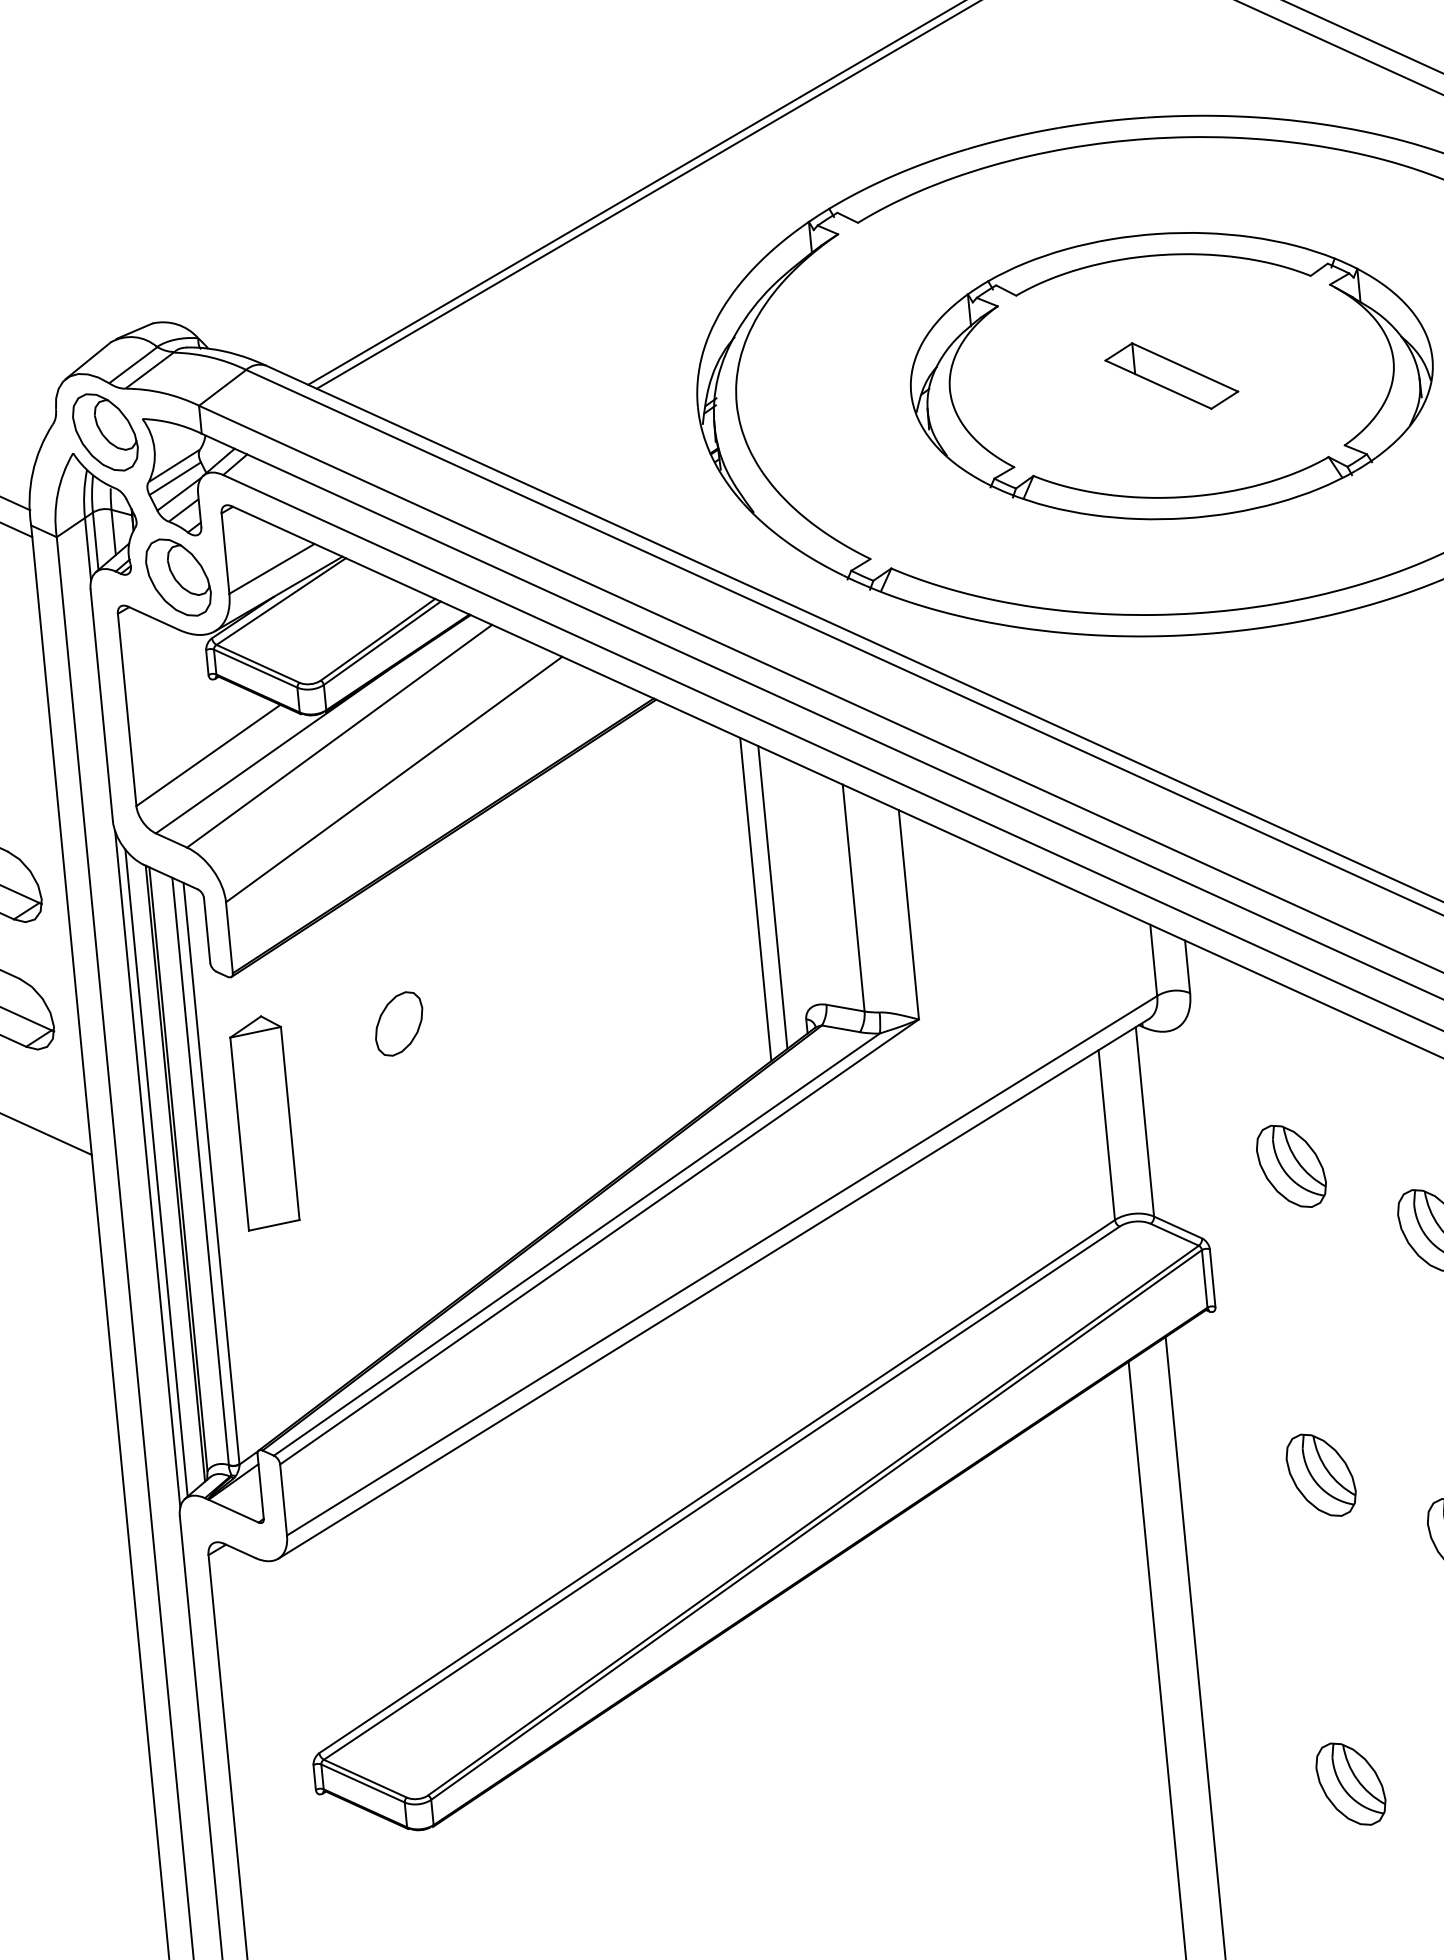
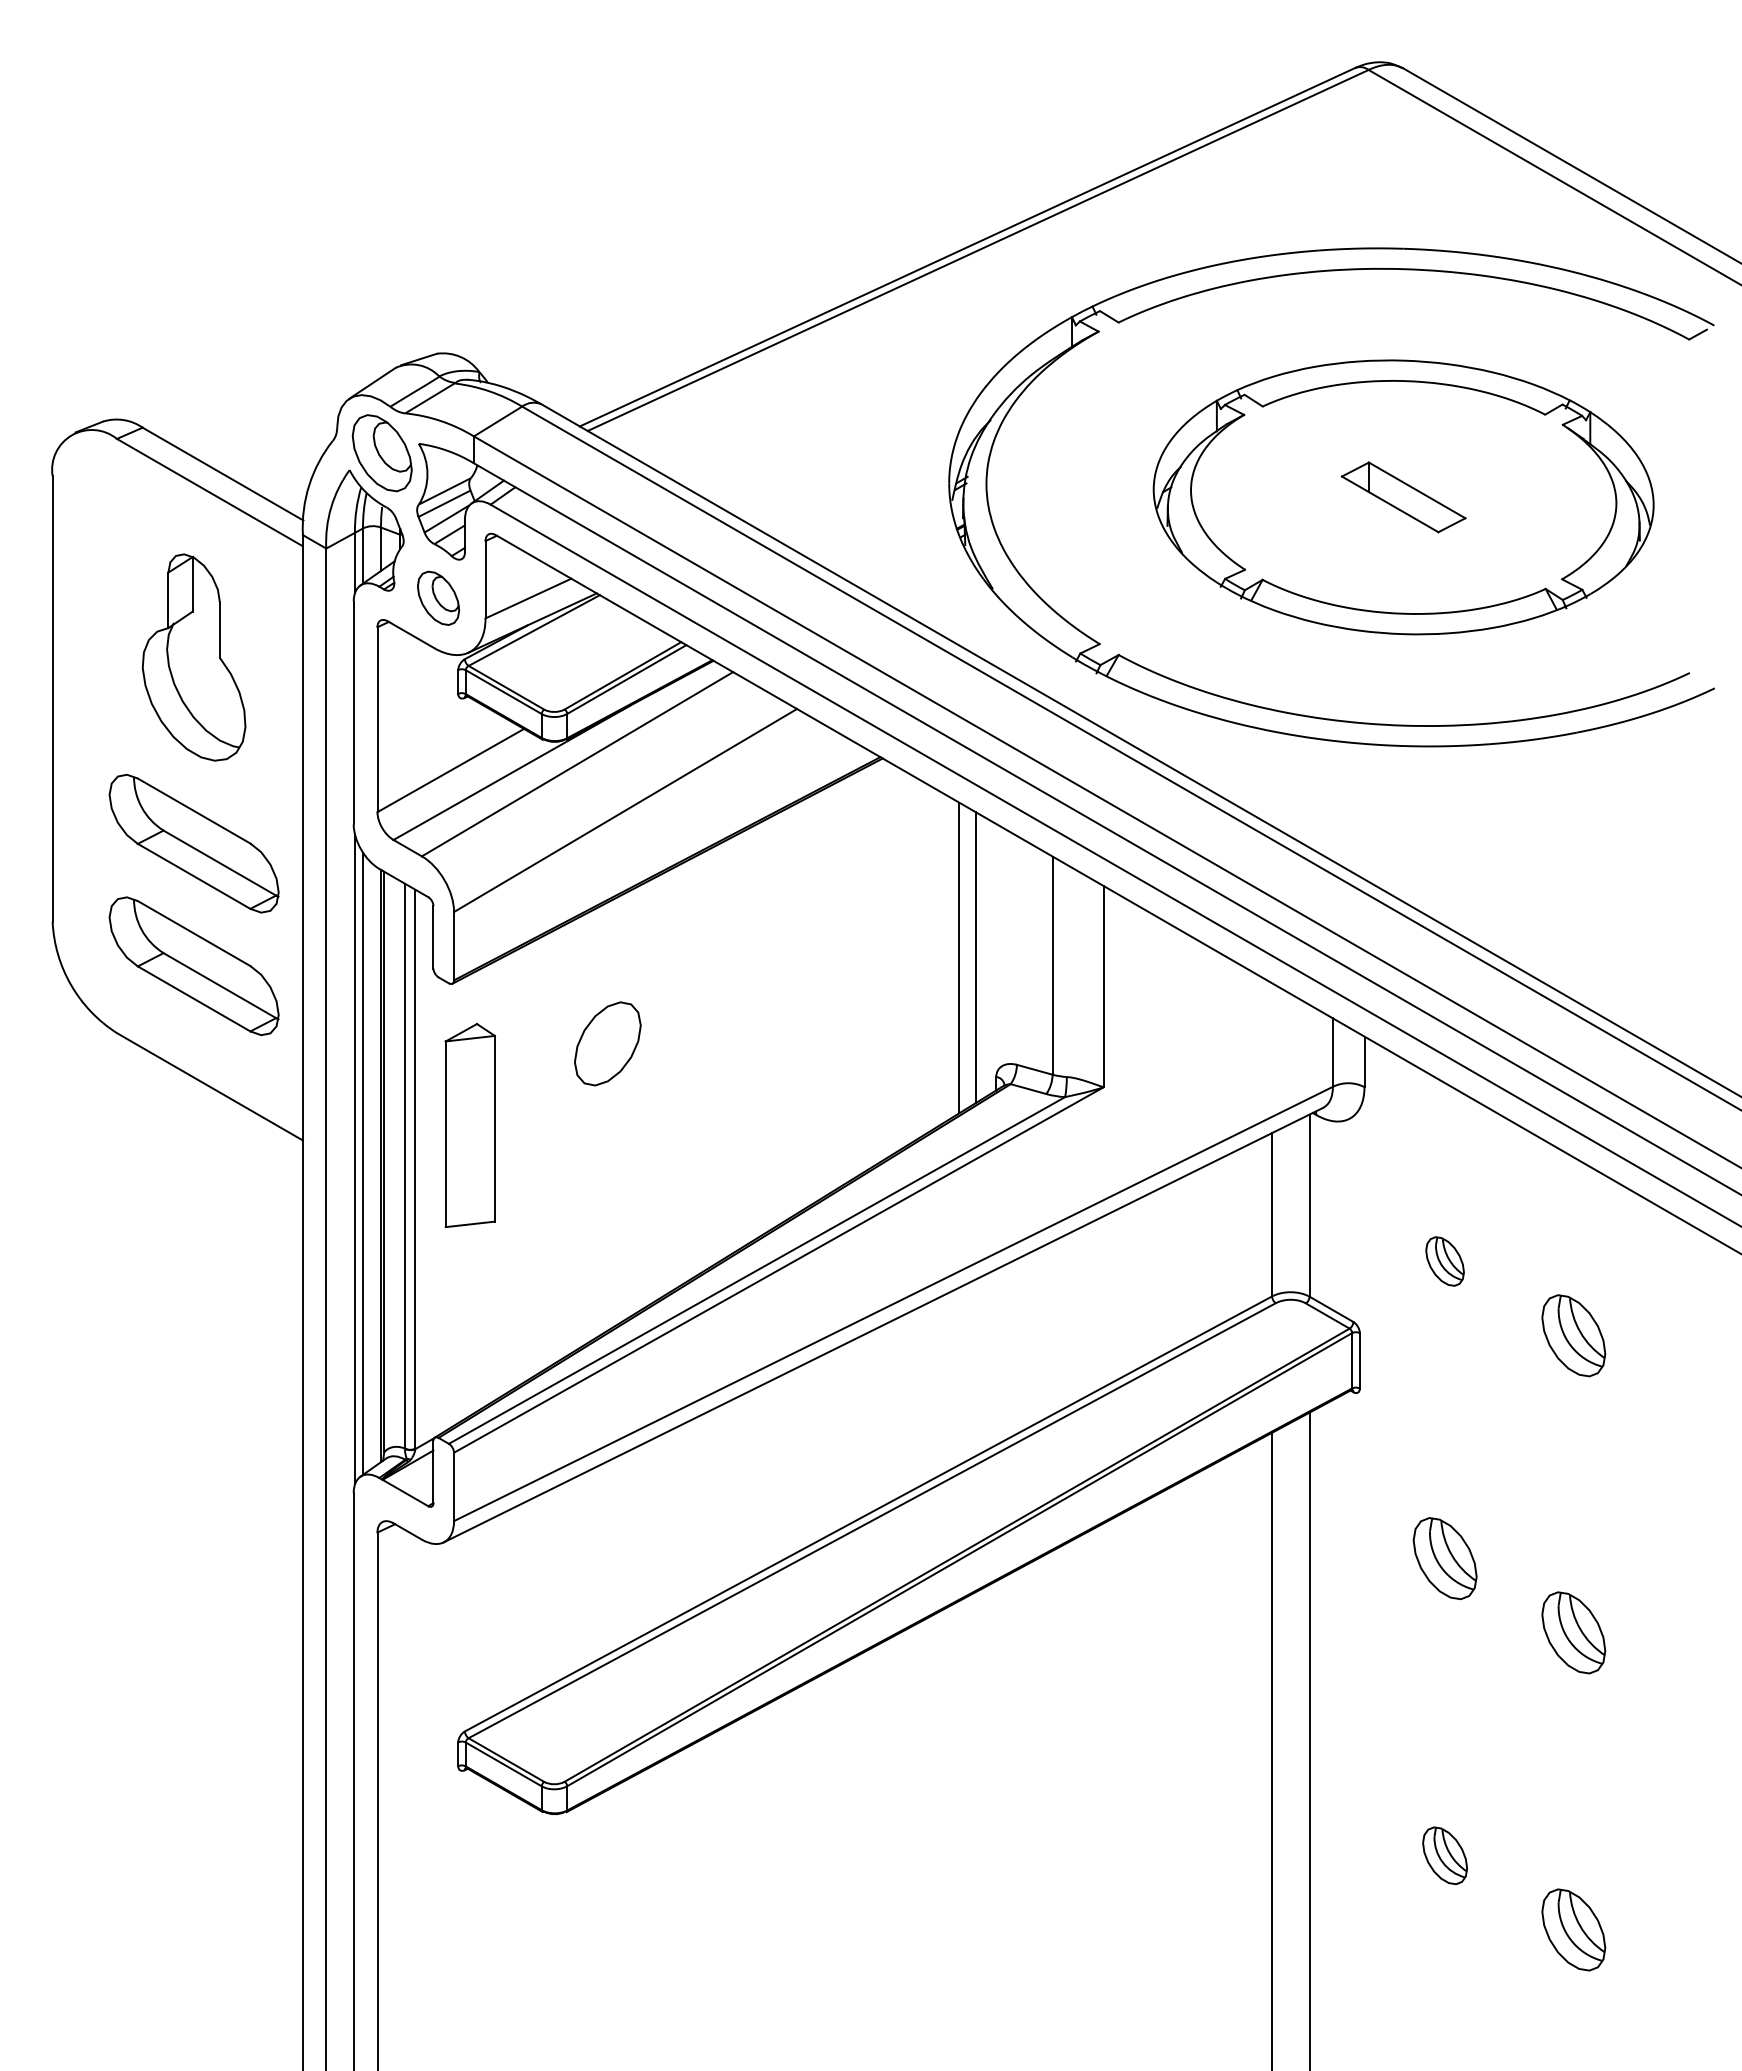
part: (178, 577) -> (438, 598), size x0.7
part: (398, 1023) -> (607, 1043), size x1.4
part: (1290, 1166) -> (1444, 1261), size x0.6
part: (1350, 1784) -> (1444, 1855), size x0.7

